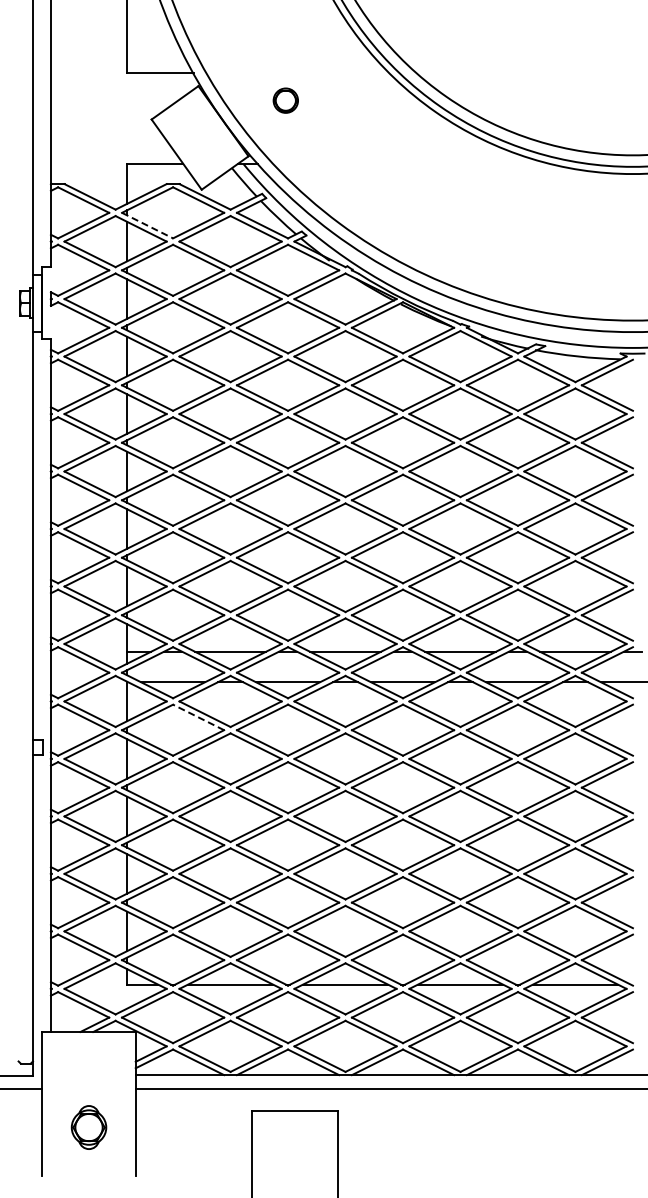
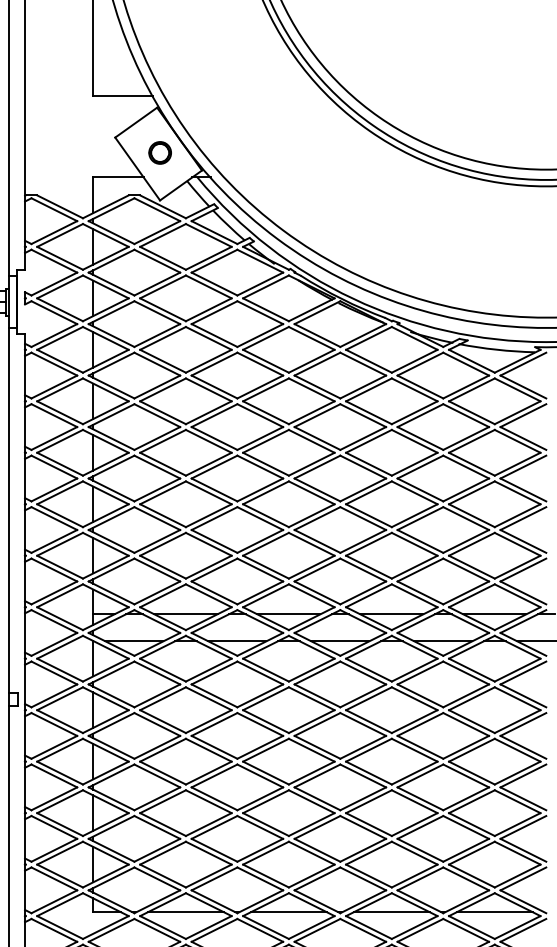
part: (285, 100) -> (159, 152), moved
line: (147, 225) -> (111, 232), dashed -> solid
line: (198, 717) -> (157, 673), dashed -> solid

